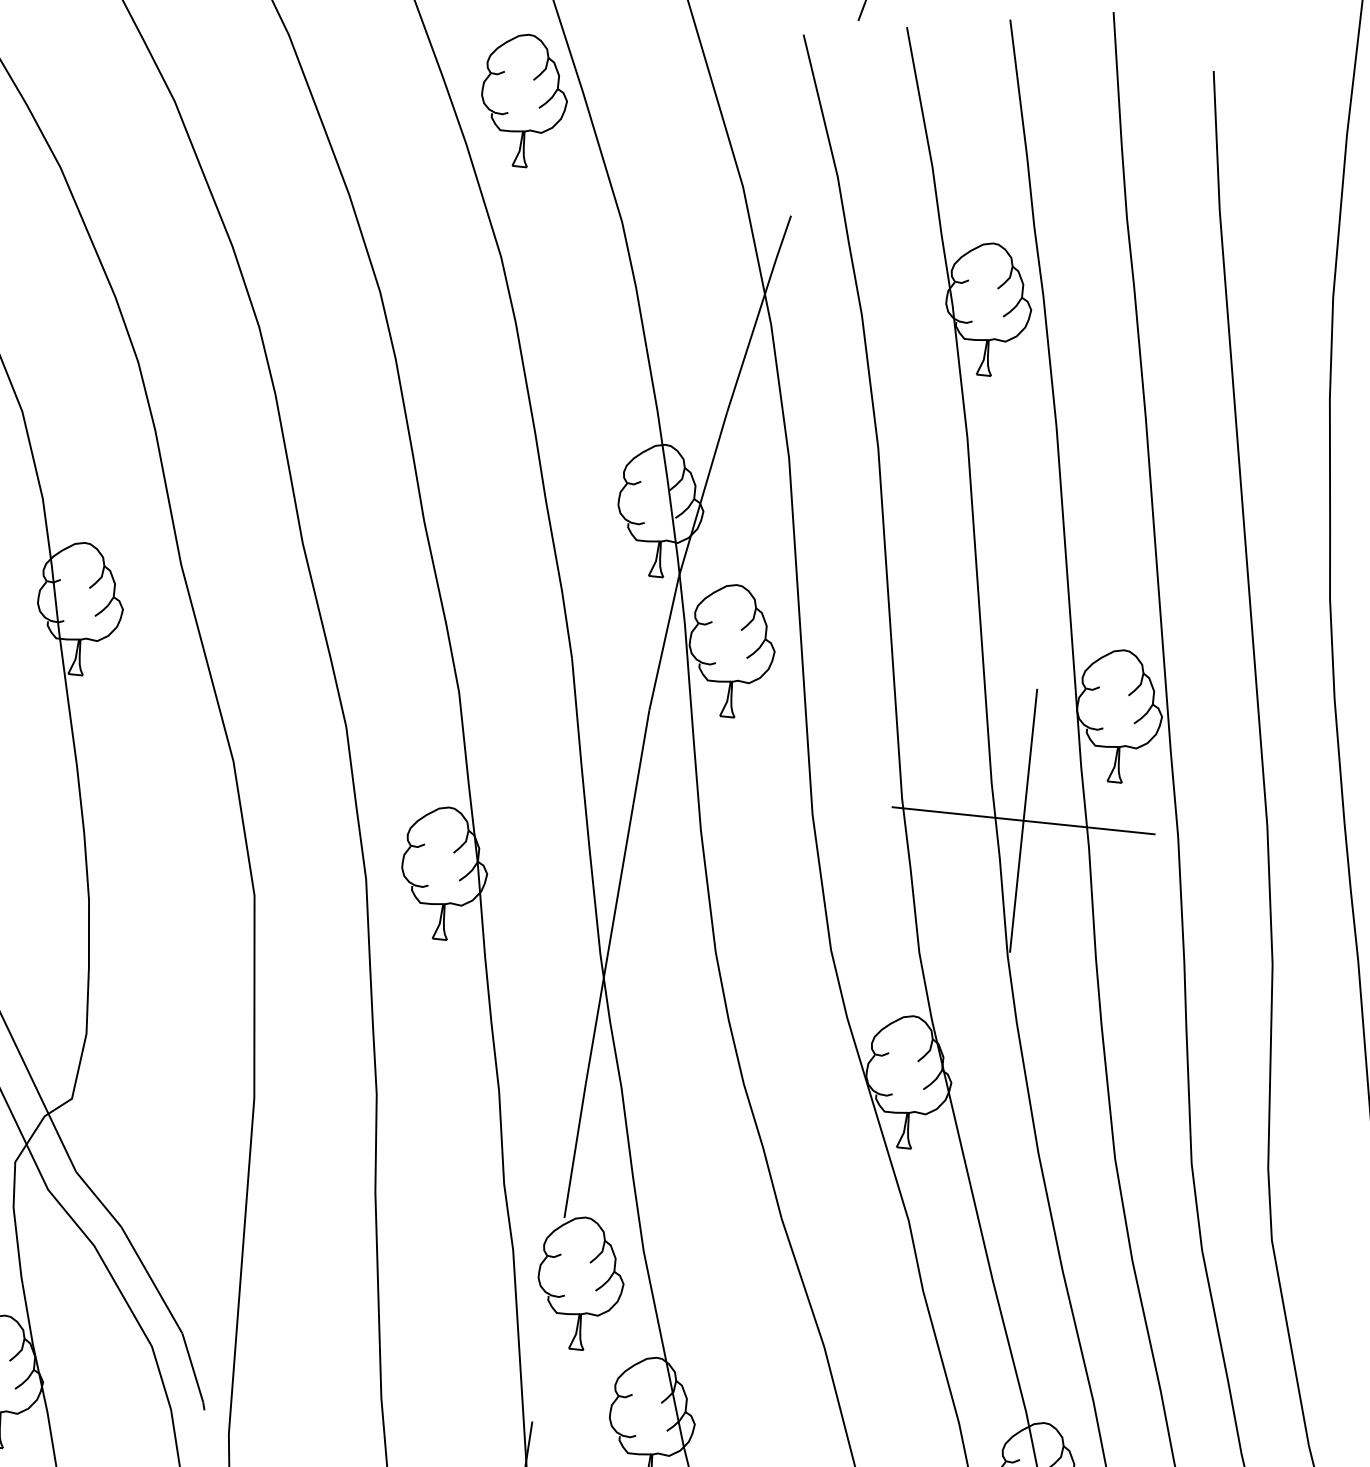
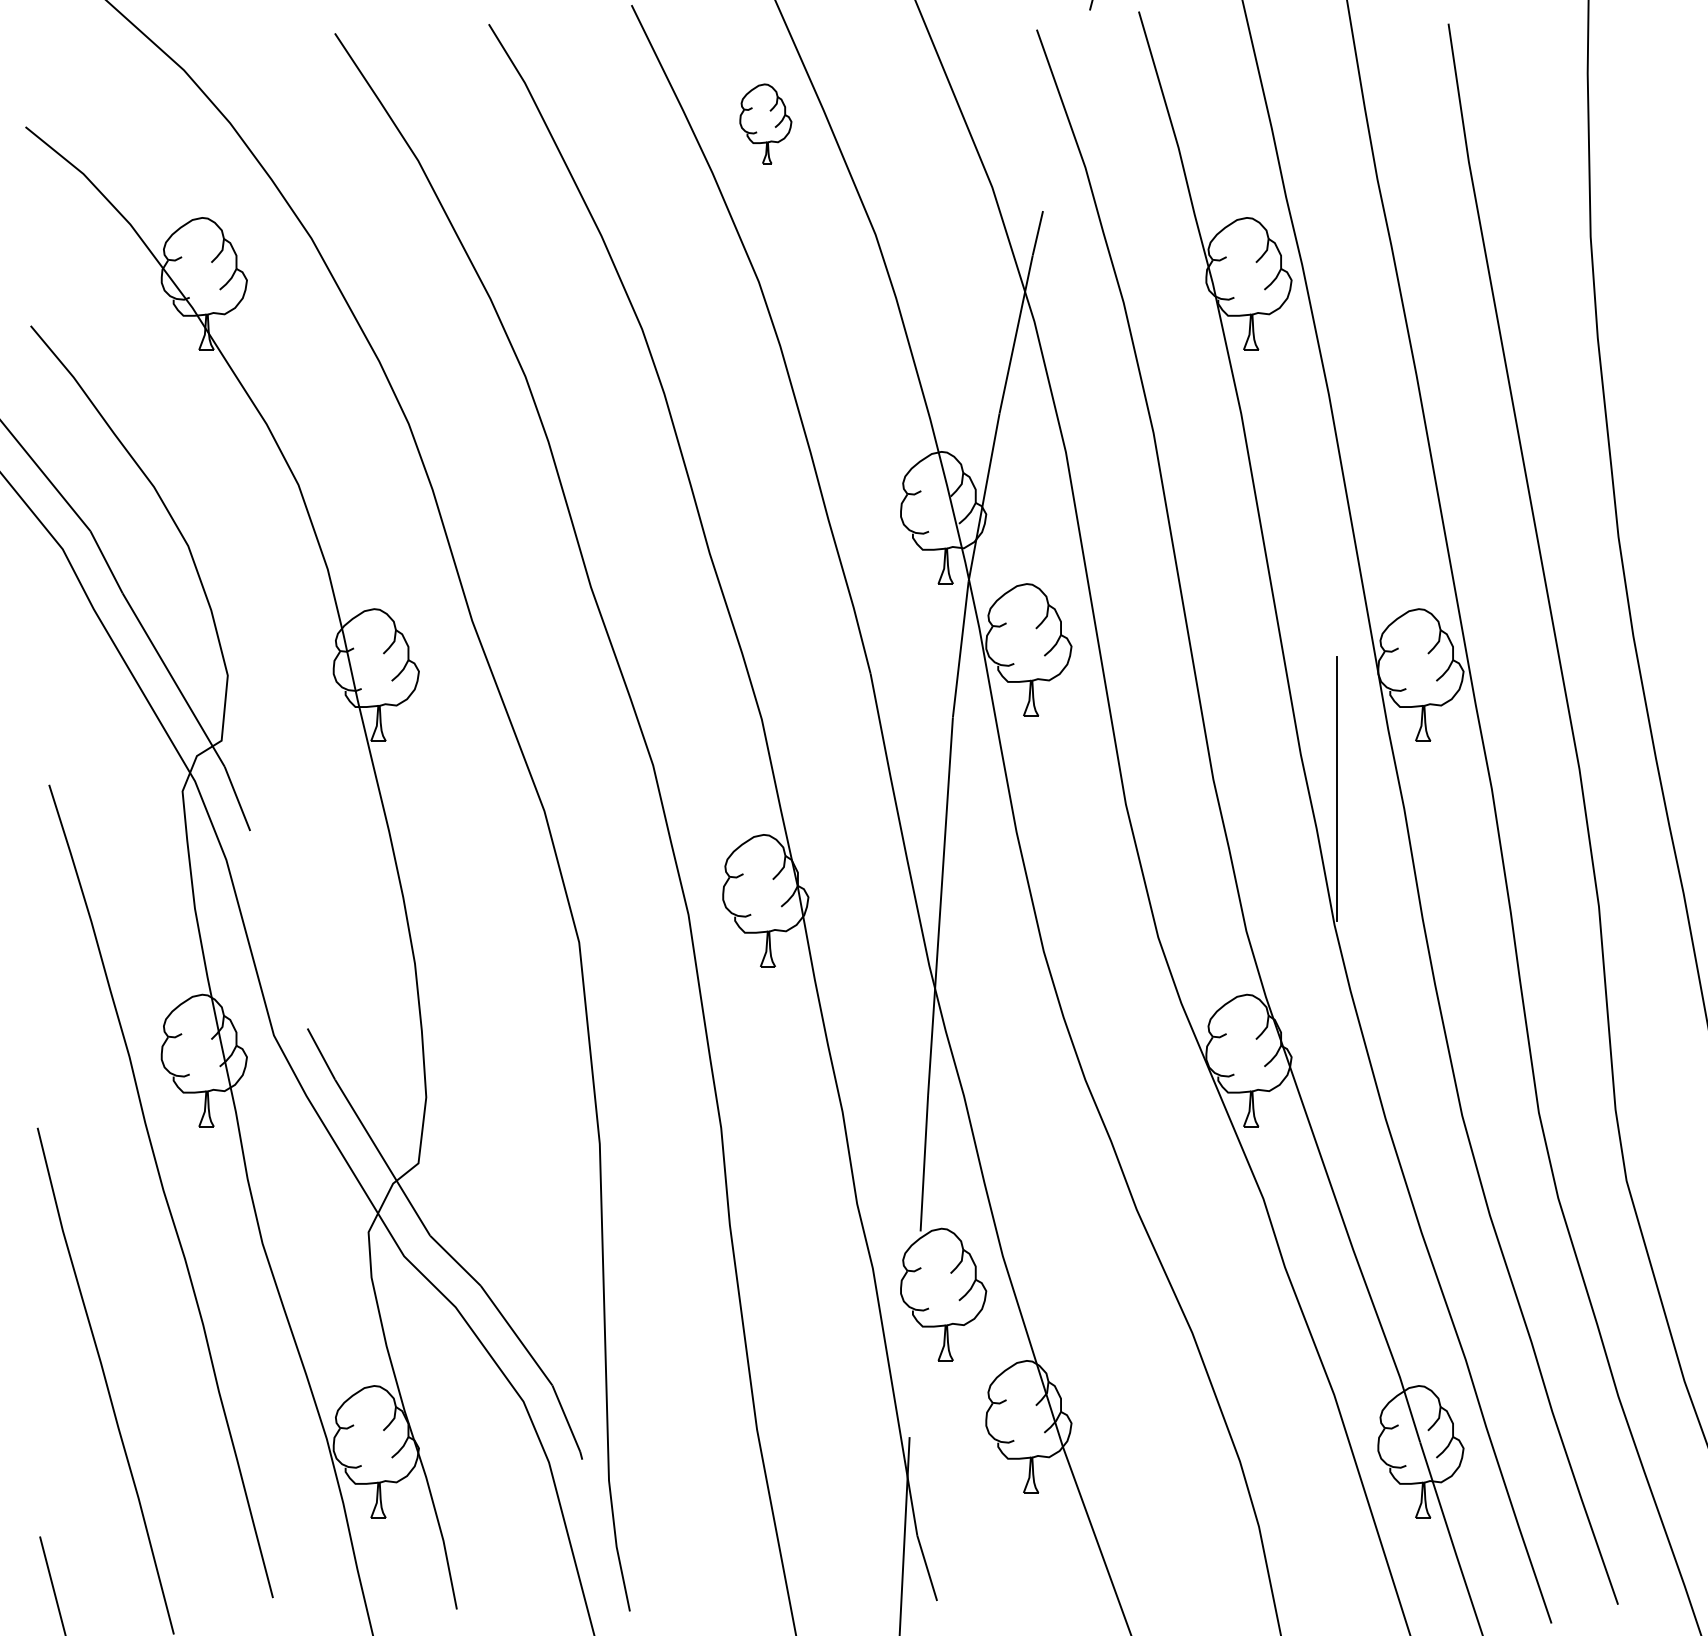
part: (524, 100) -> (765, 123), size x0.6
line: (1023, 821) -> (1336, 789), removed

